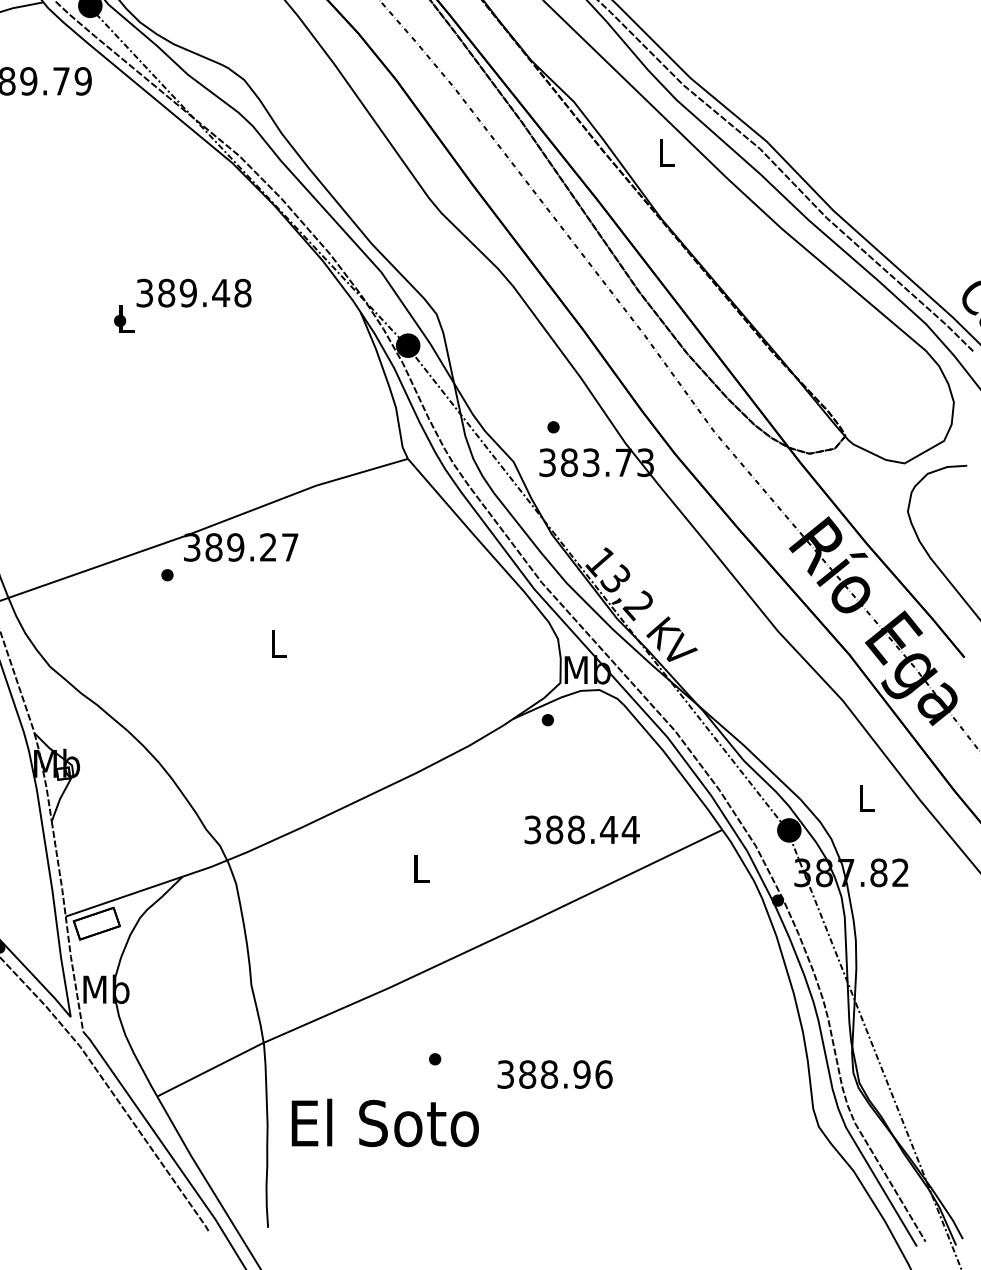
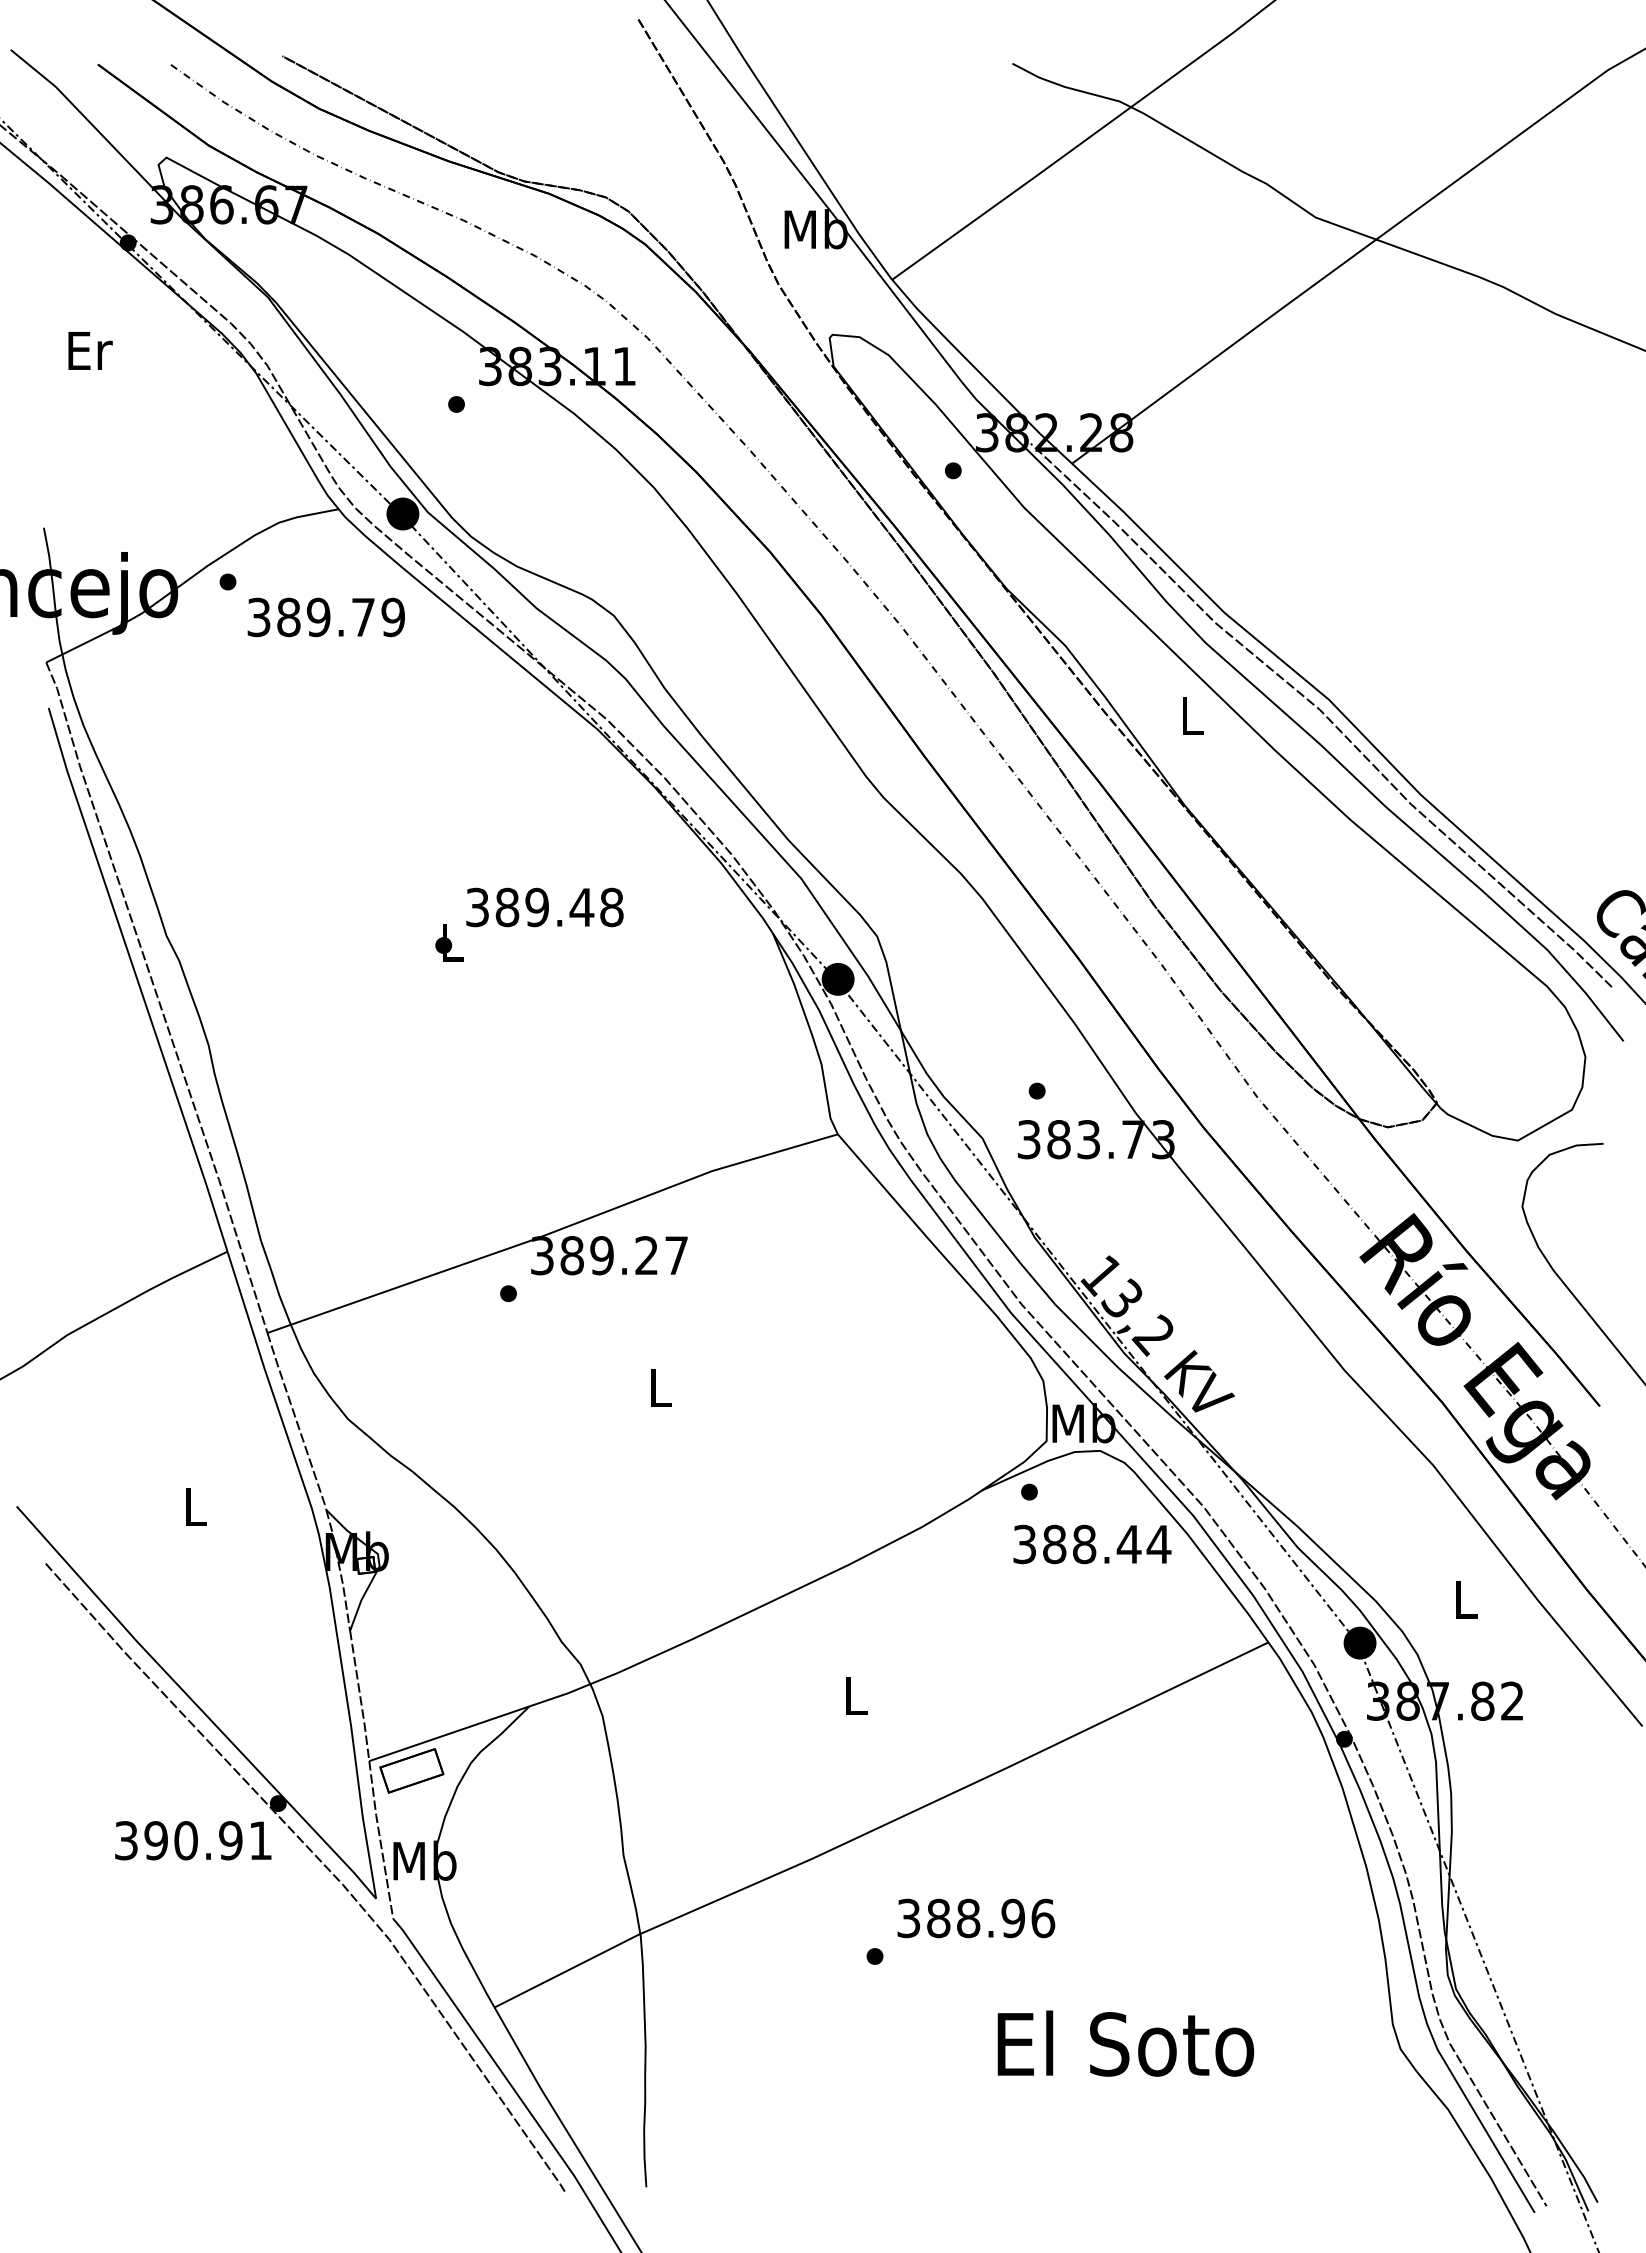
text: (582, 829) -> (1092, 1544), moved
text: (555, 1074) -> (976, 1918), moved
text: (385, 1122) -> (1125, 2043), moved

